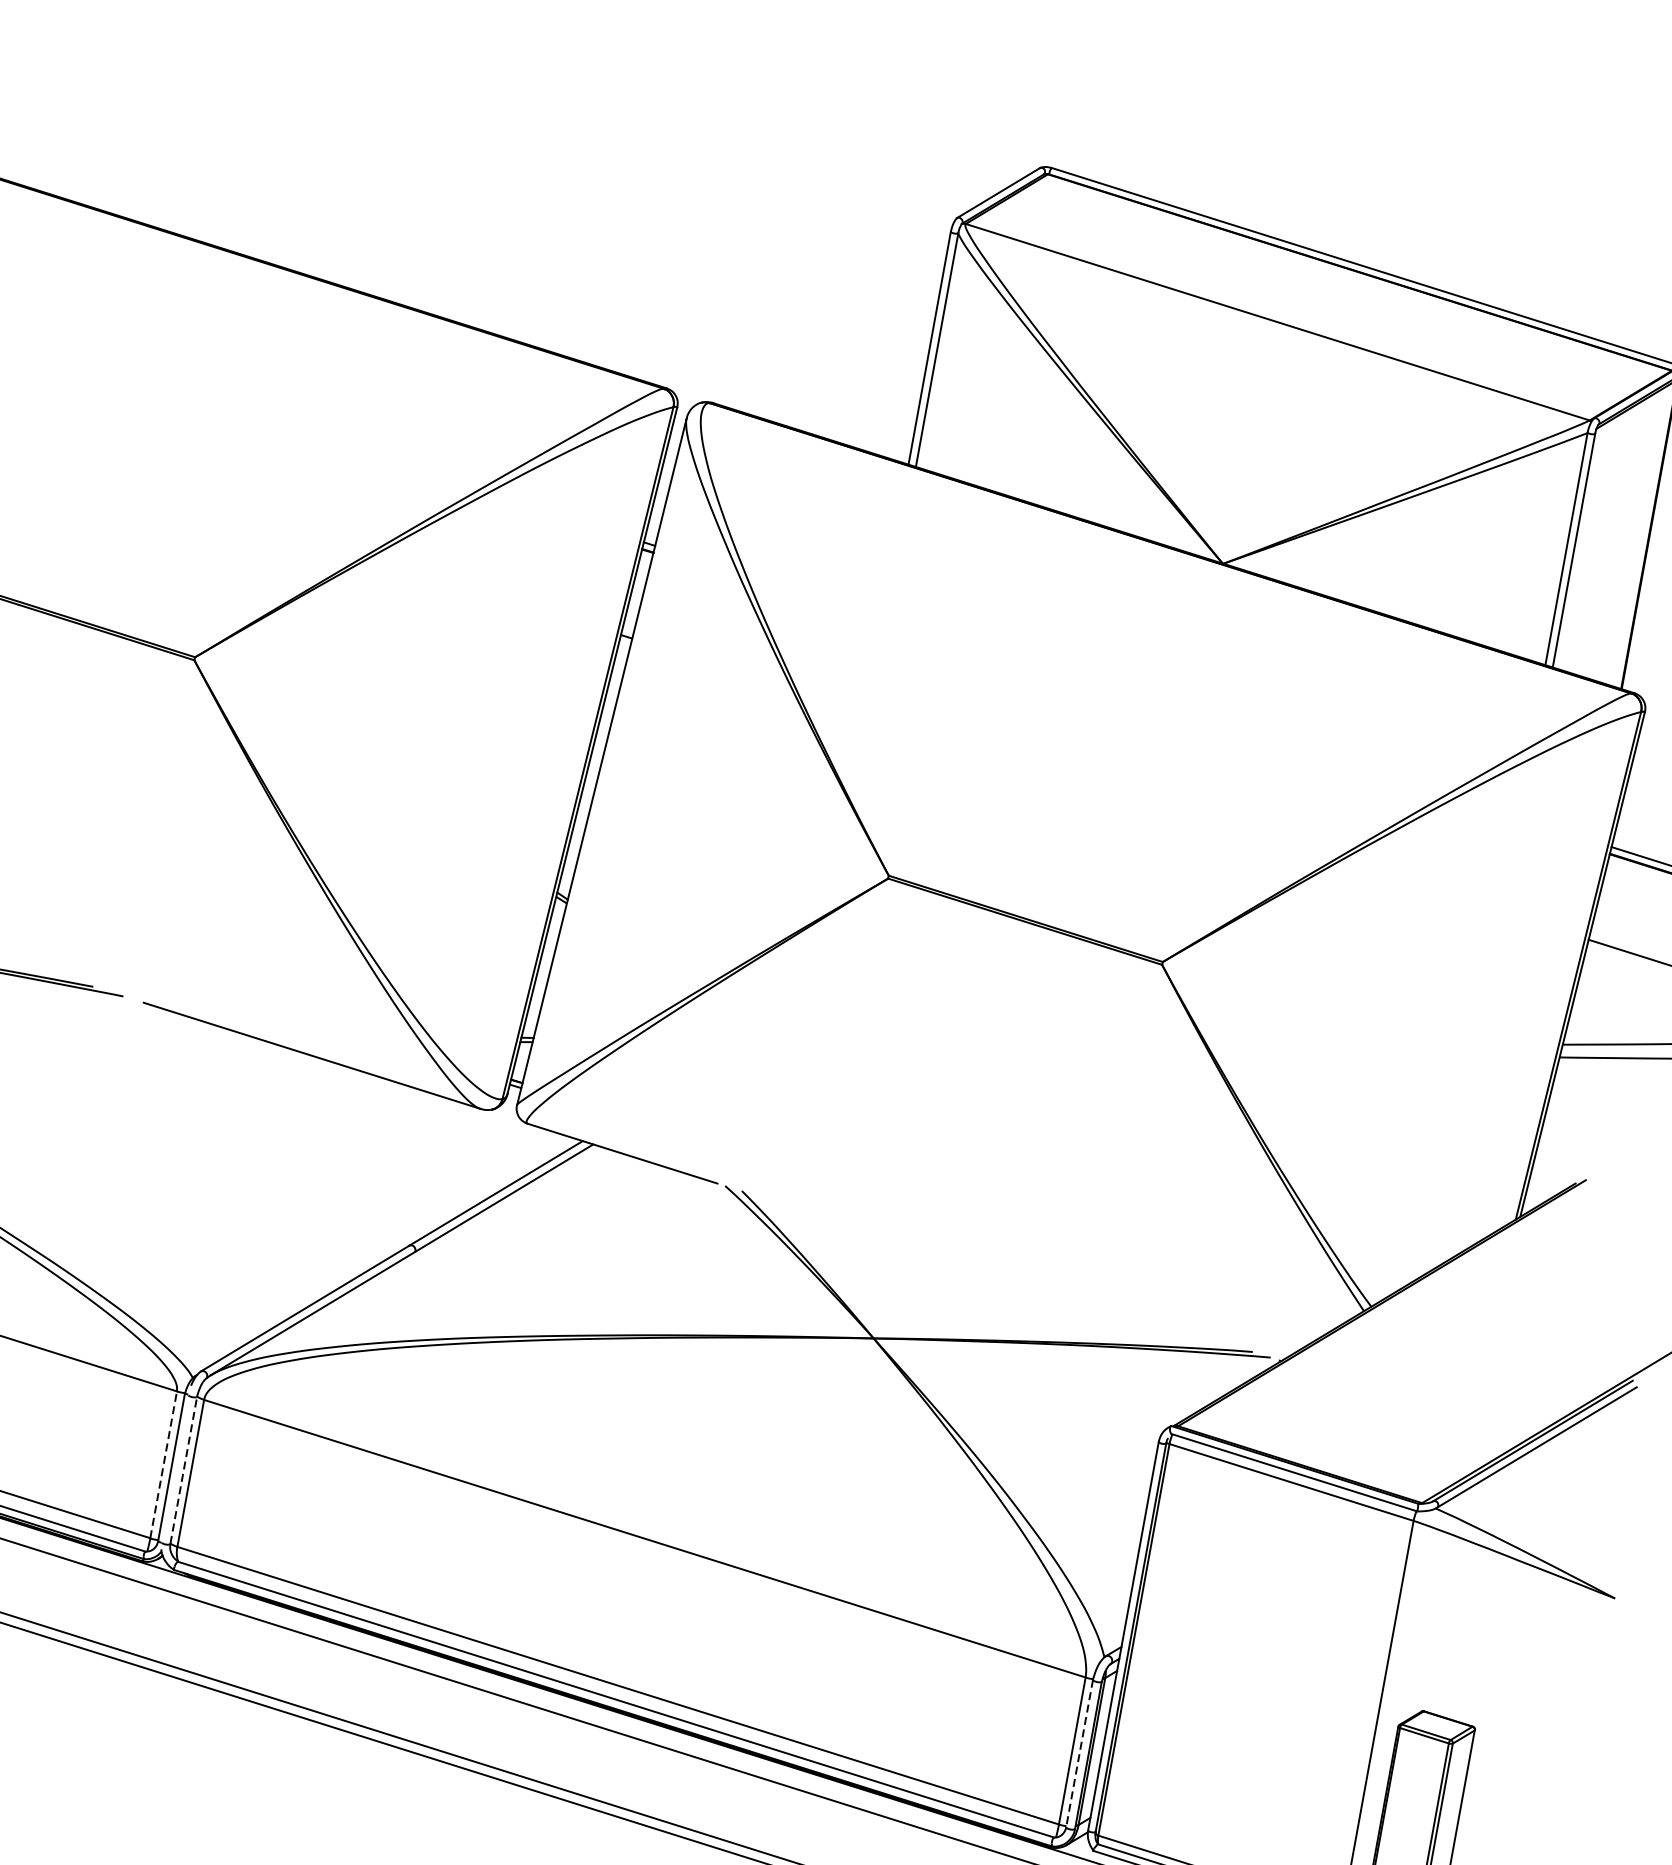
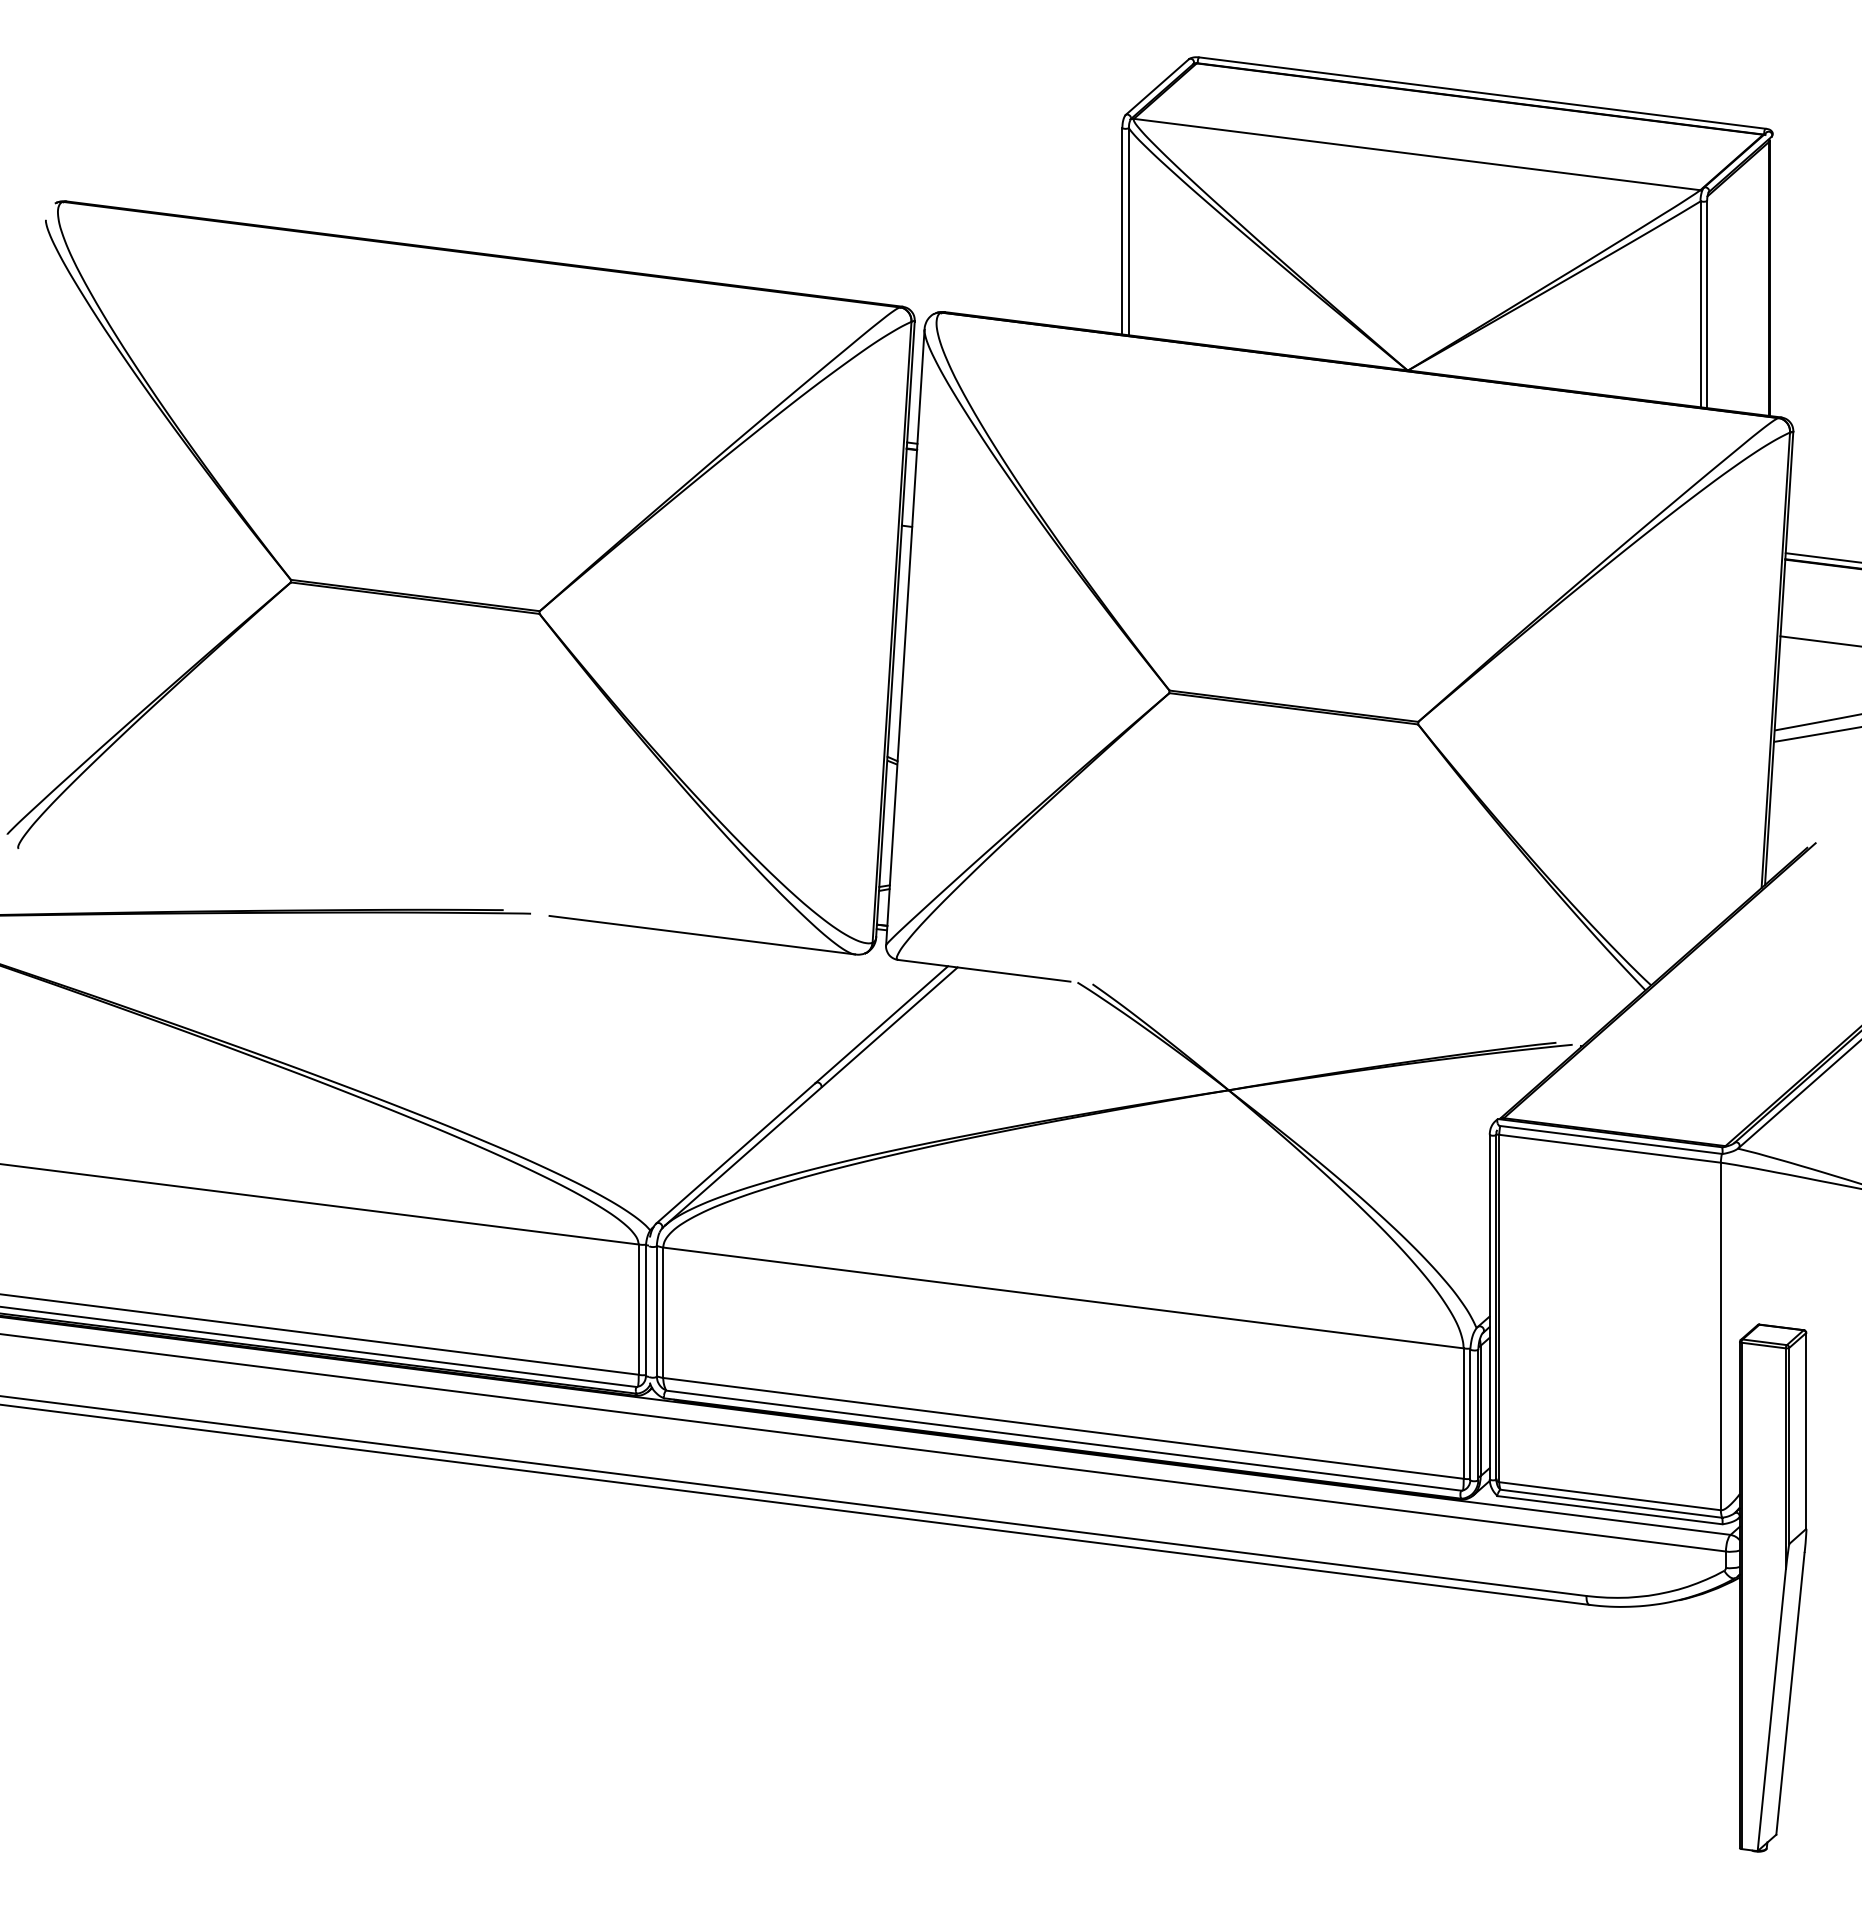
line: (163, 1464) -> (638, 1309), dashed -> solid
line: (183, 1469) -> (656, 1310), dashed -> solid
line: (1079, 1754) -> (1470, 1415), dashed -> solid

